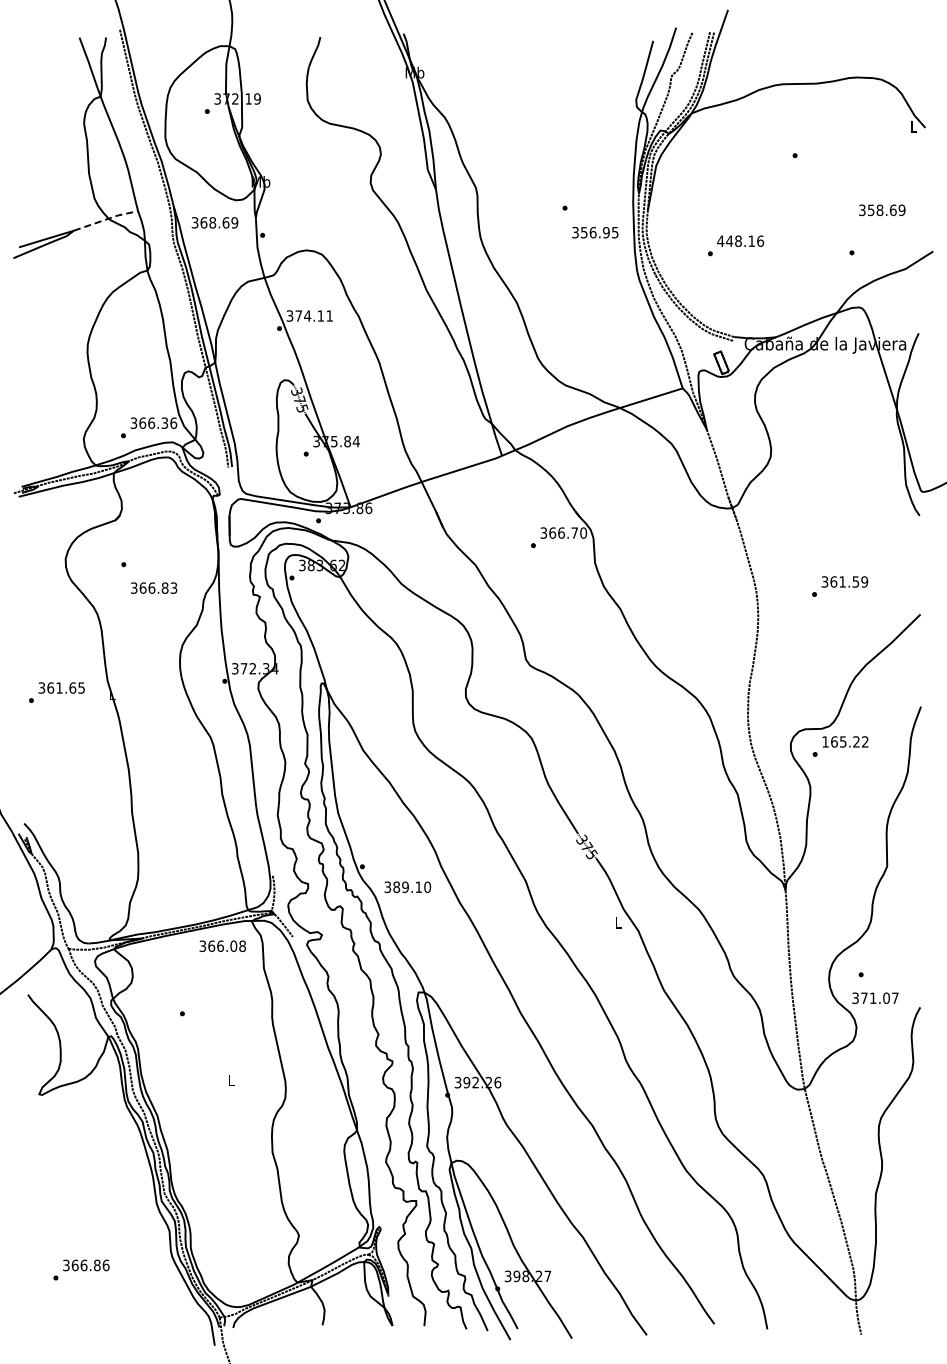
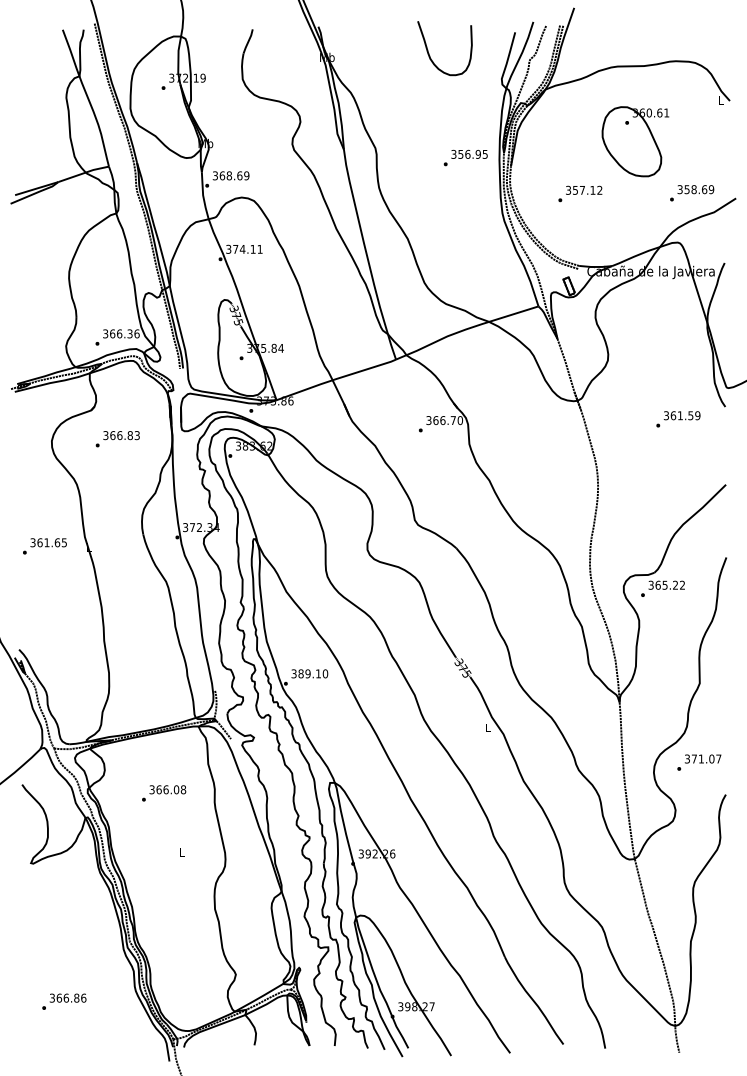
curve: (545, 70) -> (430, 55), added
part: (805, 179) -> (635, 141), added
text: (882, 210) -> (696, 189), moved
line: (106, 219) -> (84, 173), dashed -> solid
text: (214, 222) -> (230, 175), moved
text: (595, 232) -> (469, 154), moved
text: (740, 241) -> (584, 190), 448.16 -> 357.12
text: (840, 586) -> (678, 419), moved
text: (154, 587) -> (121, 435), moved
text: (825, 741) -> (651, 584), 165.22 -> 365.22
text: (407, 886) -> (309, 673), moved
text: (222, 945) -> (167, 789), moved
text: (875, 997) -> (703, 758), moved

